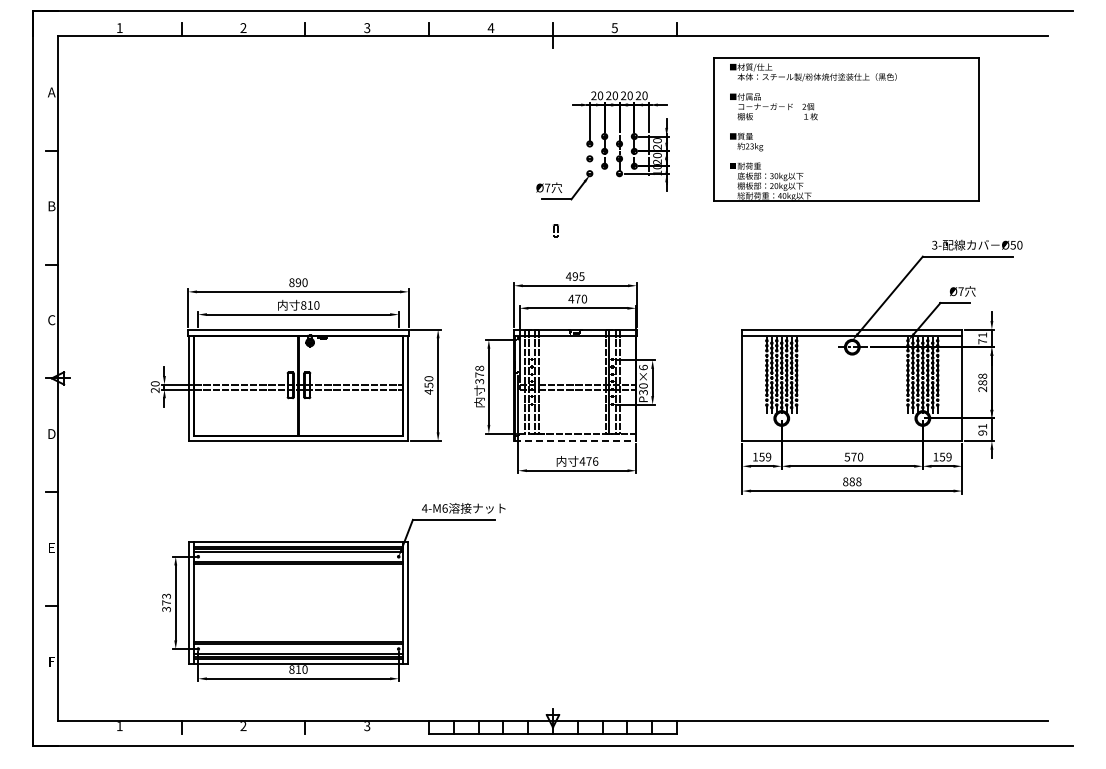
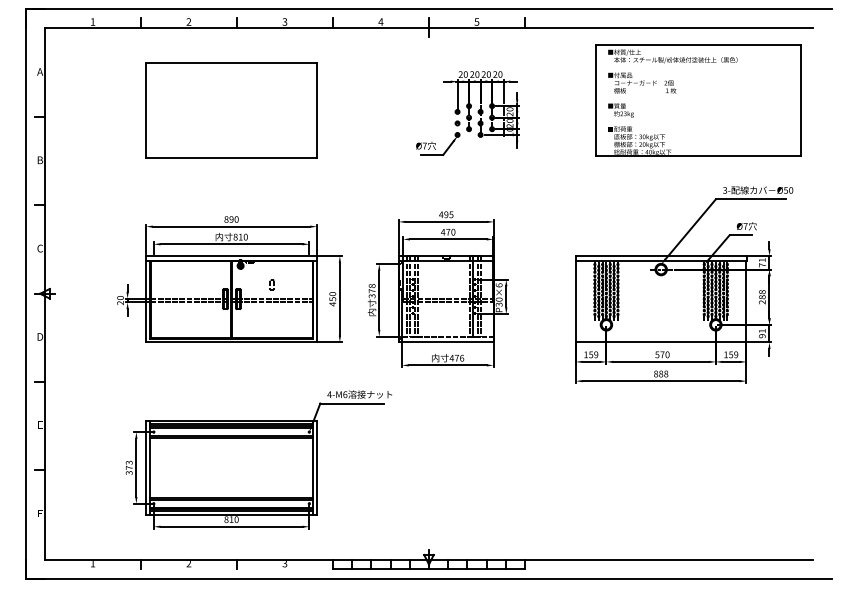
part: (846, 129) -> (698, 100), moved
part: (298, 142) -> (231, 110), added
part: (555, 230) -> (271, 284), moved
line: (575, 441) -> (446, 342), dashed -> solid

